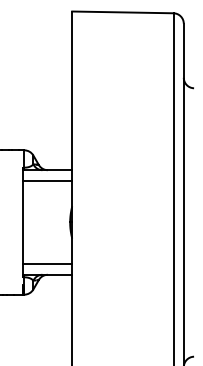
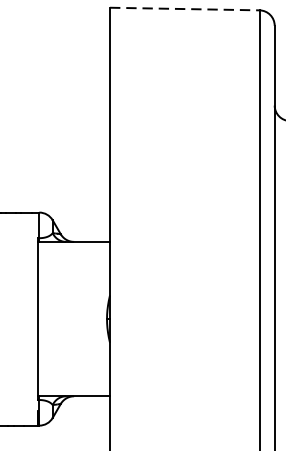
line: (122, 12) -> (184, 9), solid -> dashed
line: (47, 180) -> (73, 257), removed
line: (47, 264) -> (73, 381), removed

